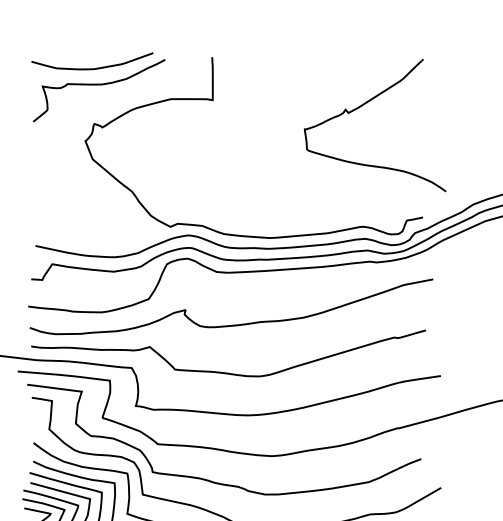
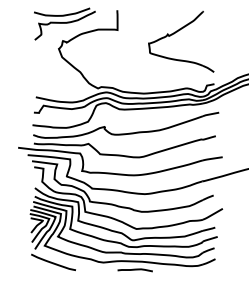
part: (366, 105) -> (177, 32), moved

